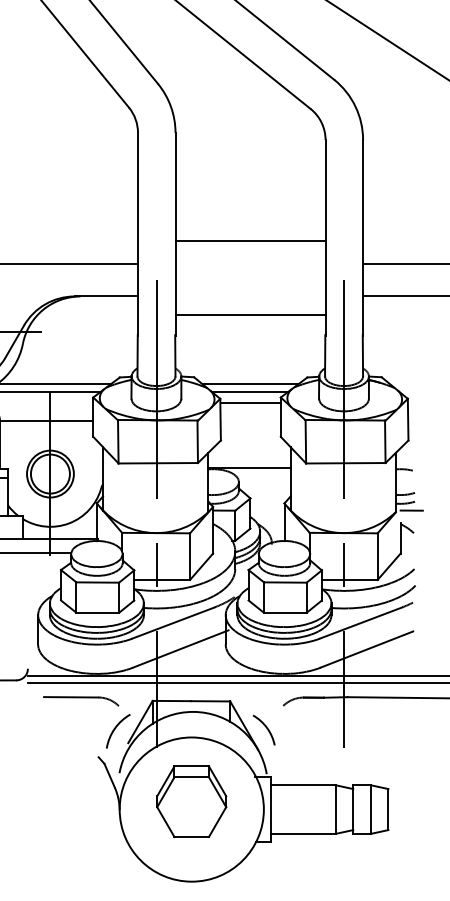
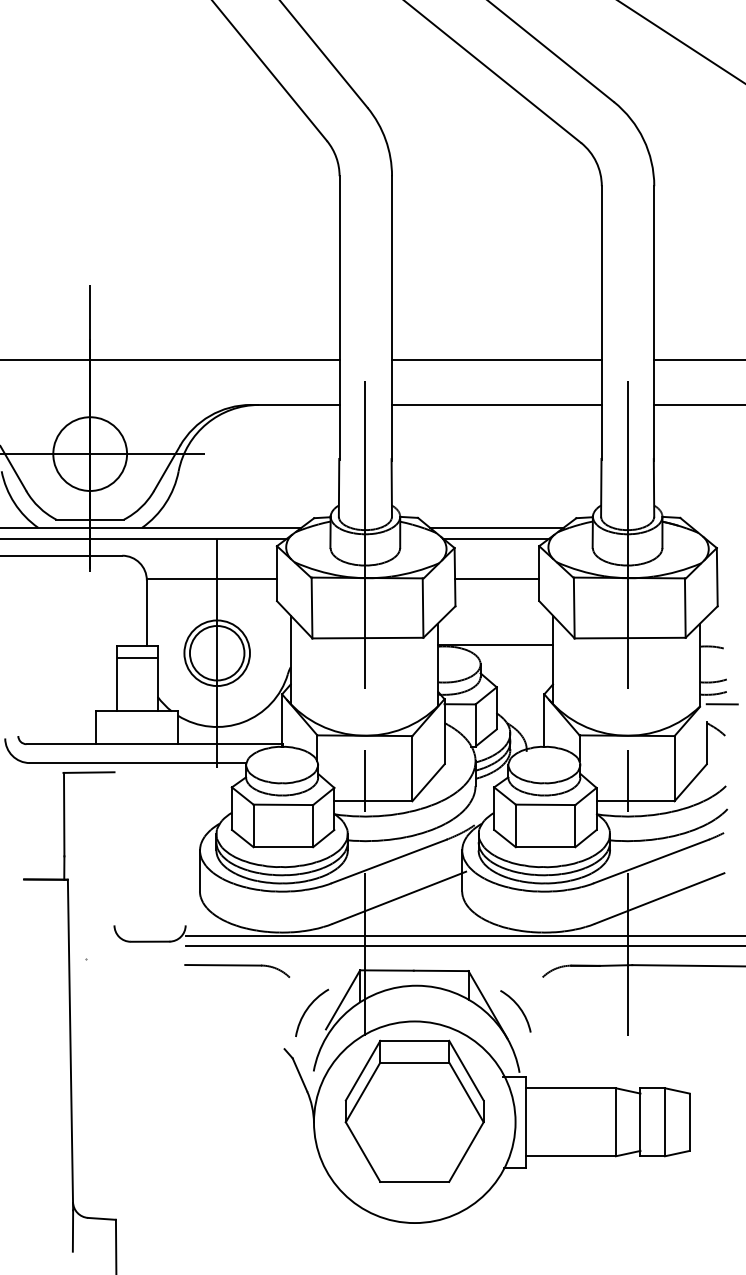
line: (250, 241) -> (496, 359), moved
line: (250, 314) -> (496, 404), moved
line: (250, 402) -> (497, 579), moved
part: (81, 701) -> (237, 970), moved
part: (191, 801) -> (414, 1110), size x1.43

